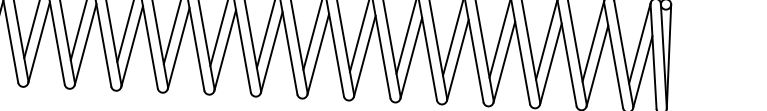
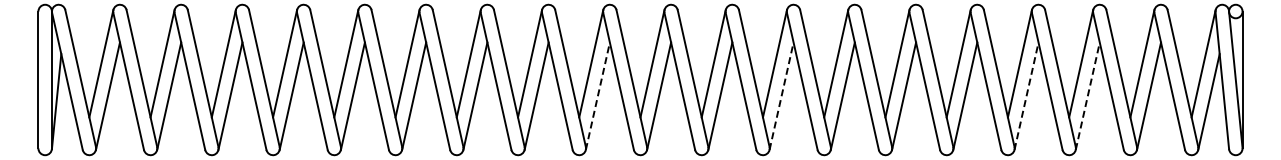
line: (178, 47) -> (597, 95), solid -> dashed
line: (318, 53) -> (781, 95), solid -> dashed
line: (504, 61) -> (1026, 95), solid -> dashed
line: (550, 63) -> (1087, 95), solid -> dashed

